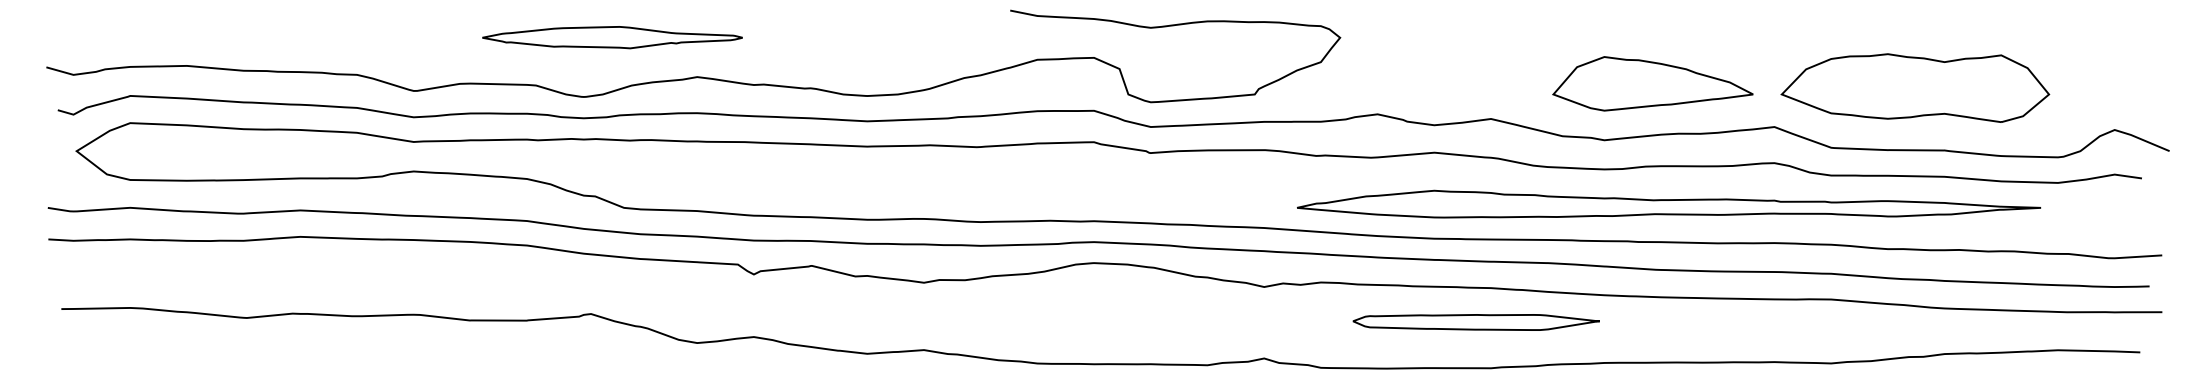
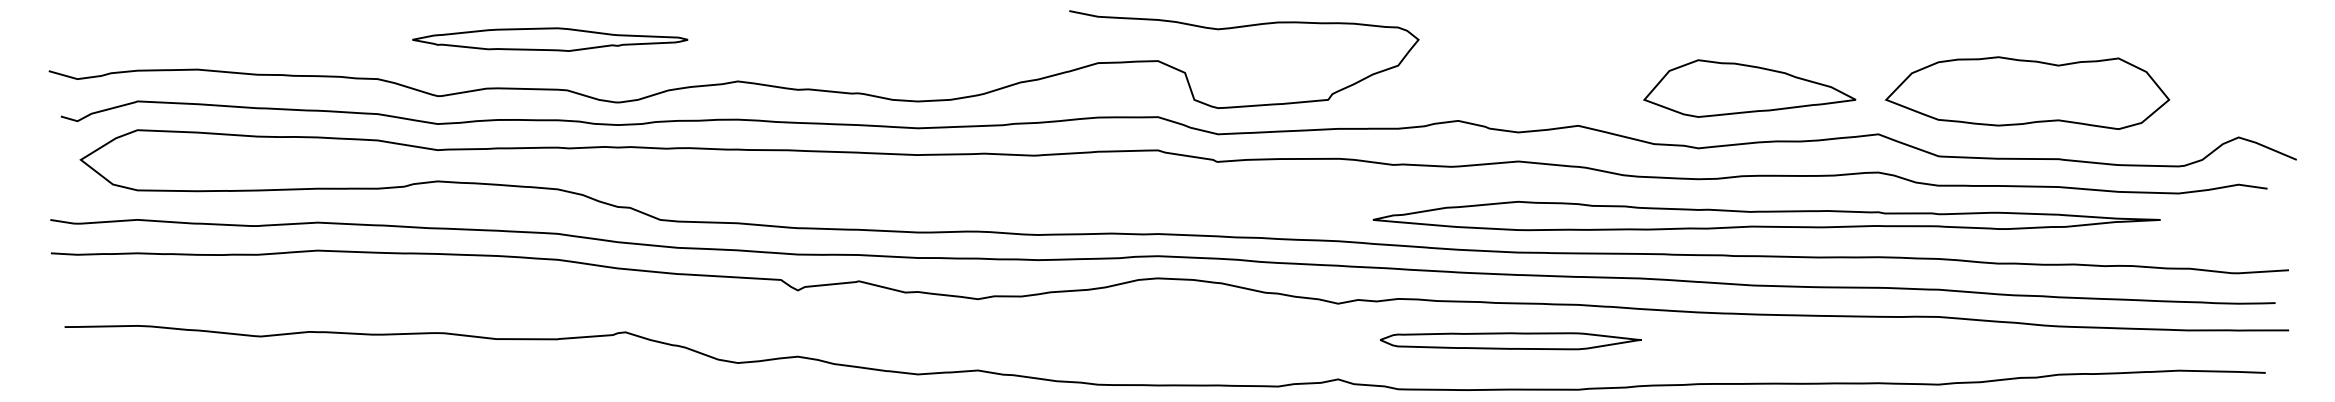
part: (612, 37) -> (550, 39), moved
part: (1476, 322) -> (1510, 341), moved

